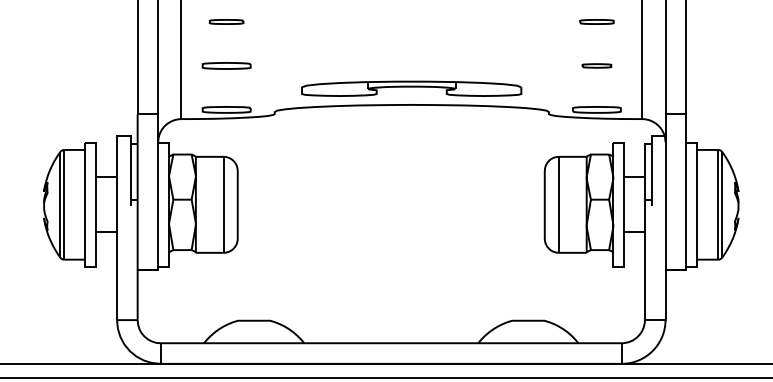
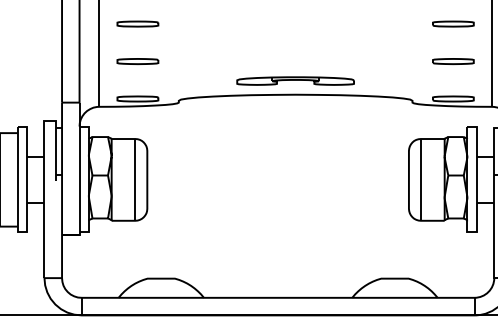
part: (226, 21) -> (137, 23), size x1.43
part: (596, 21) -> (453, 23), size x1.43
part: (596, 65) -> (453, 61), size x1.67
part: (411, 88) -> (295, 80), size x0.62

